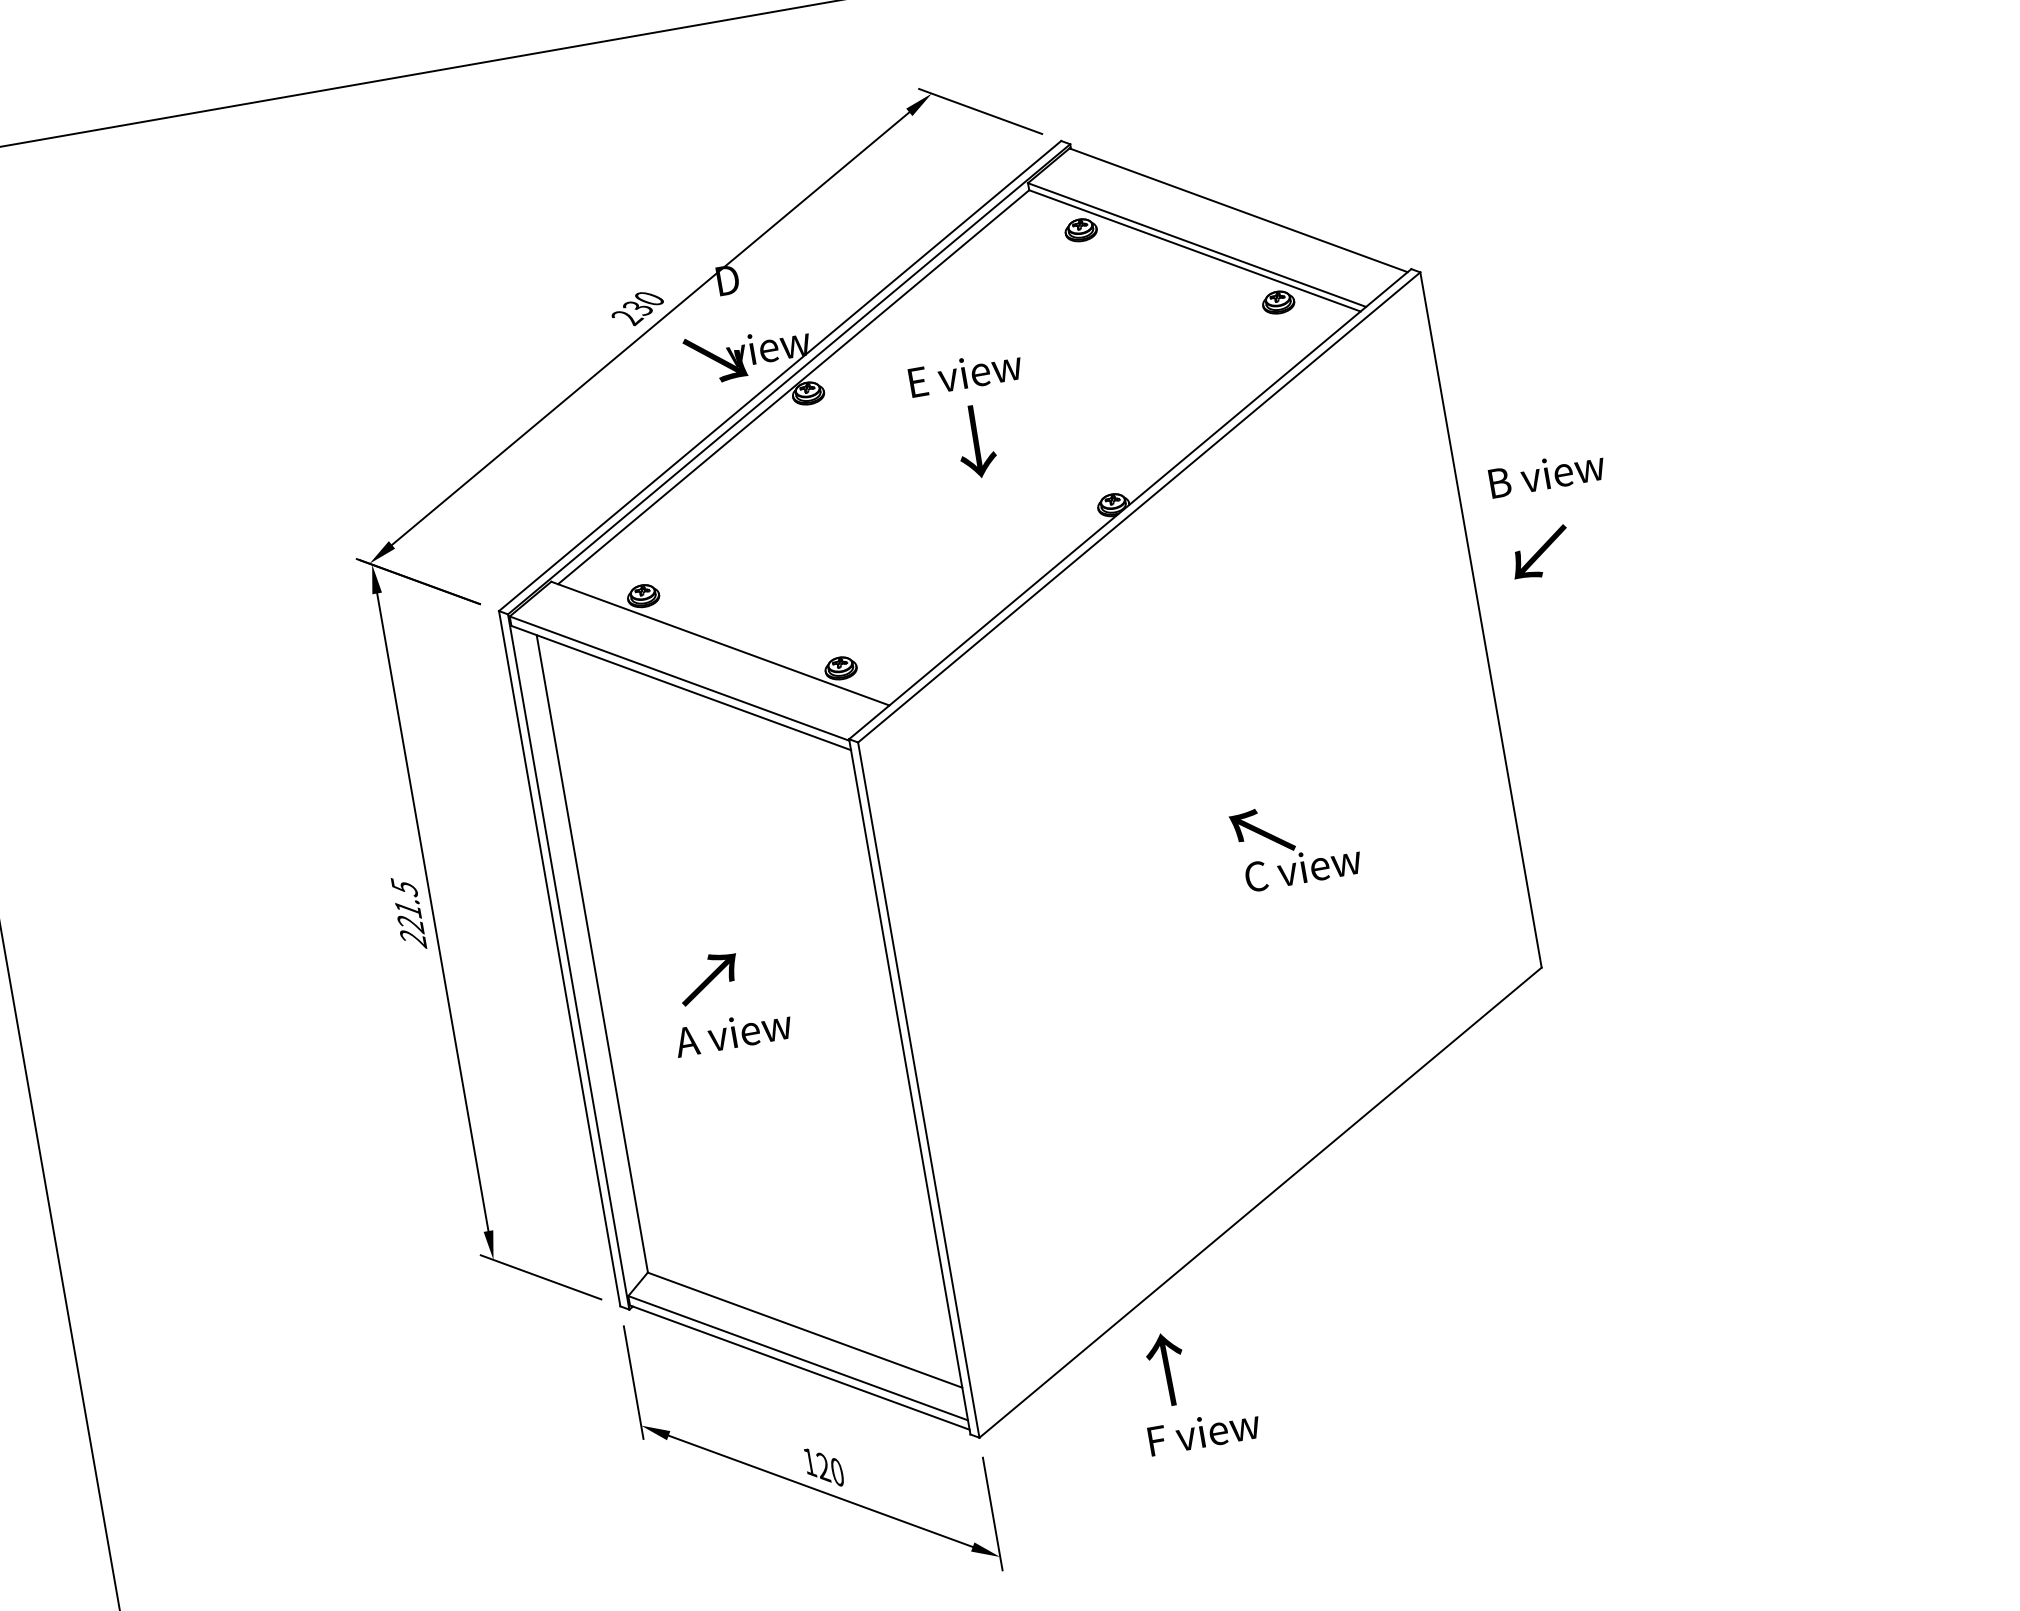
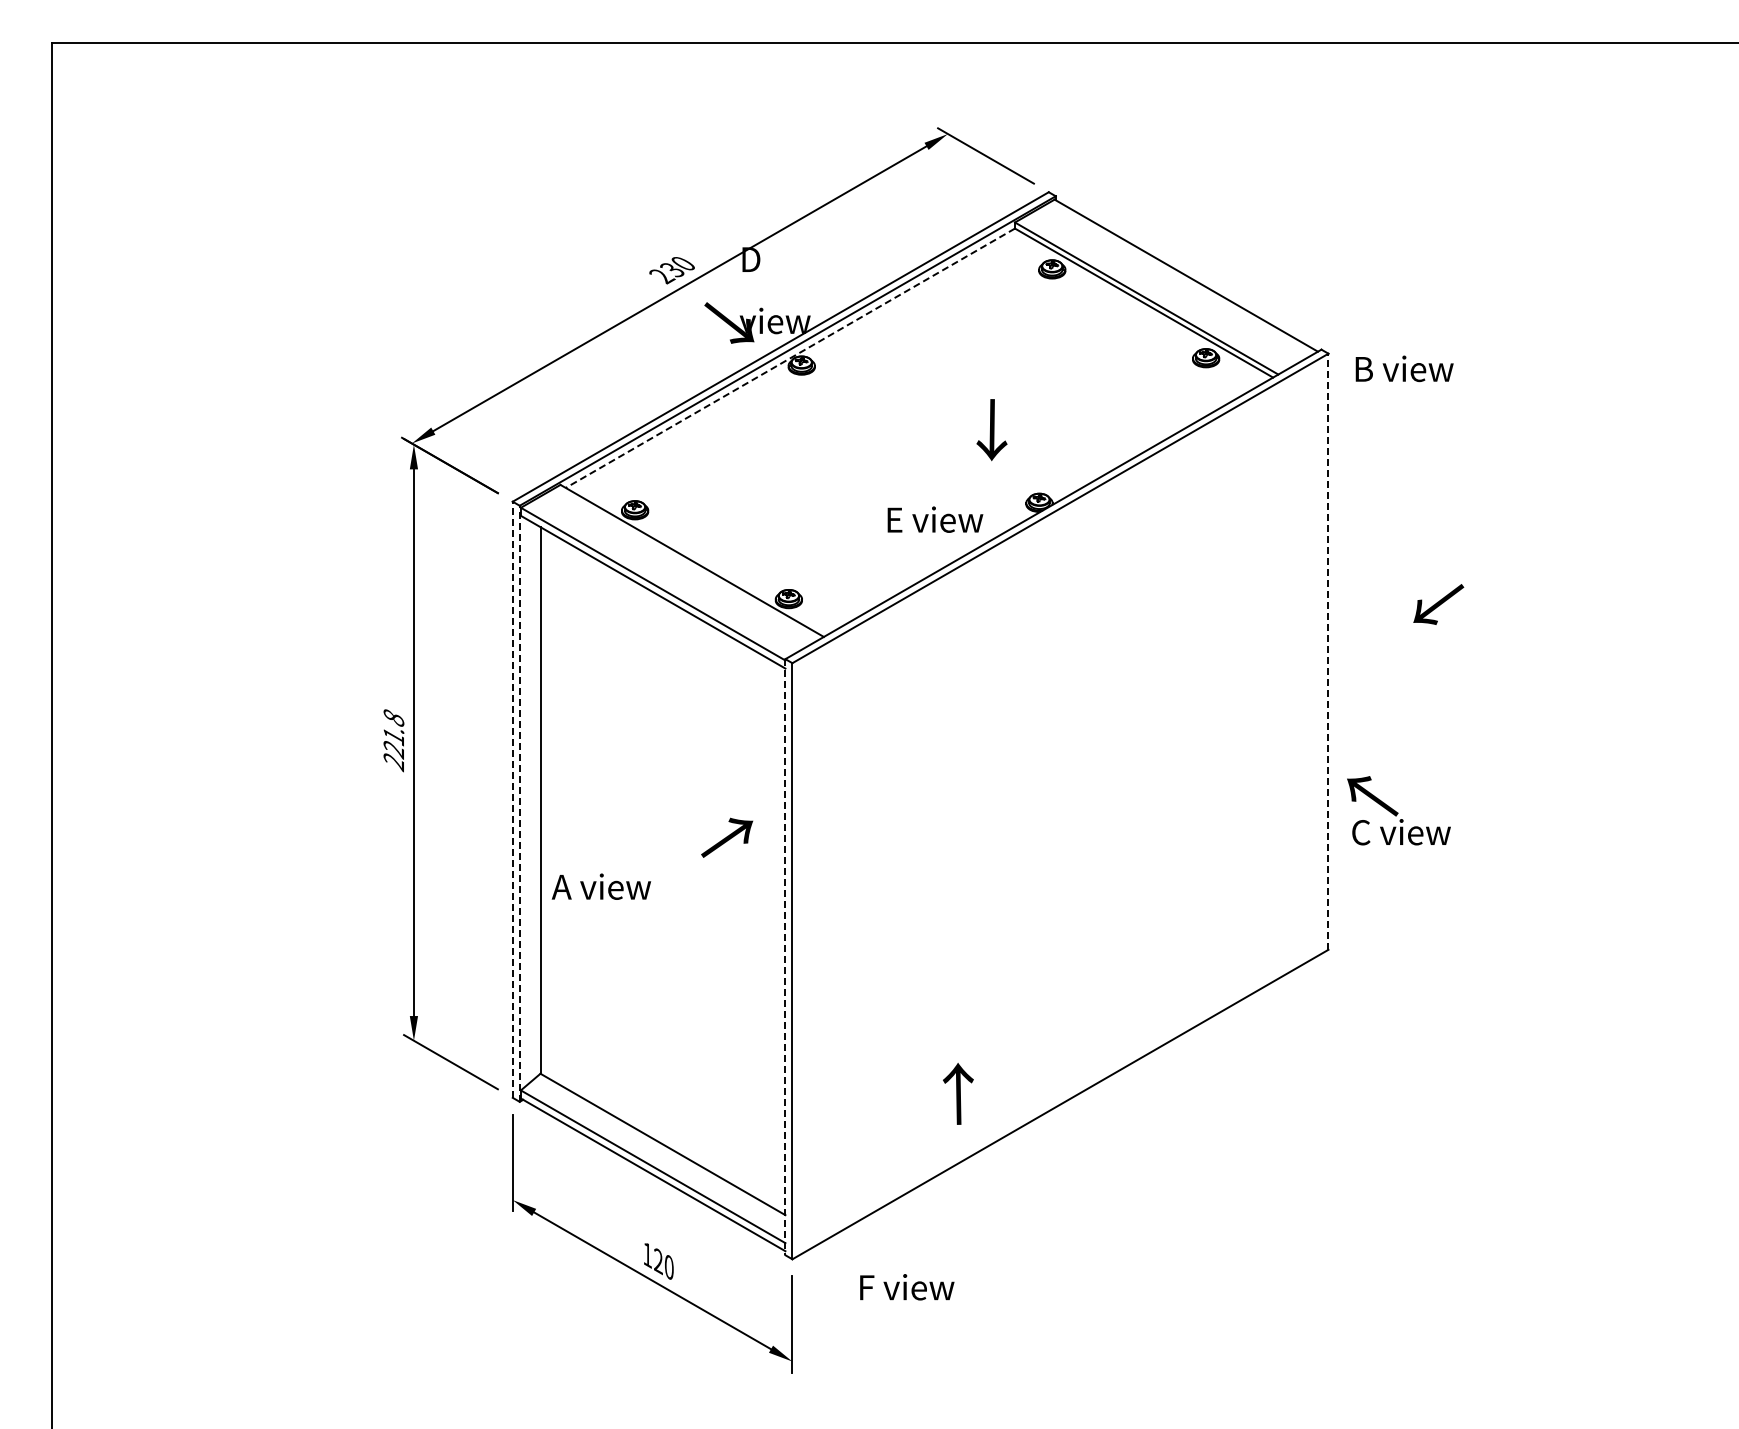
text: (965, 373) -> (935, 519), moved
line: (792, 387) -> (789, 358), solid -> dashed
text: (975, 442) -> (991, 430), moved
text: (1546, 473) -> (1404, 368), moved
text: (1540, 552) -> (1438, 604), moved
line: (1480, 619) -> (1328, 651), solid -> dashed
text: (1295, 843) -> (1398, 810), moved
text: (403, 887) -> (393, 717), 221.5 -> 221.8
line: (559, 958) -> (512, 799), solid -> dashed
line: (568, 961) -> (519, 803), solid -> dashed
text: (709, 977) -> (727, 837), moved
text: (733, 1032) -> (601, 886), moved
line: (909, 1087) -> (785, 957), solid -> dashed
text: (1167, 1369) -> (958, 1093), moved
text: (1204, 1432) -> (907, 1287), moved

